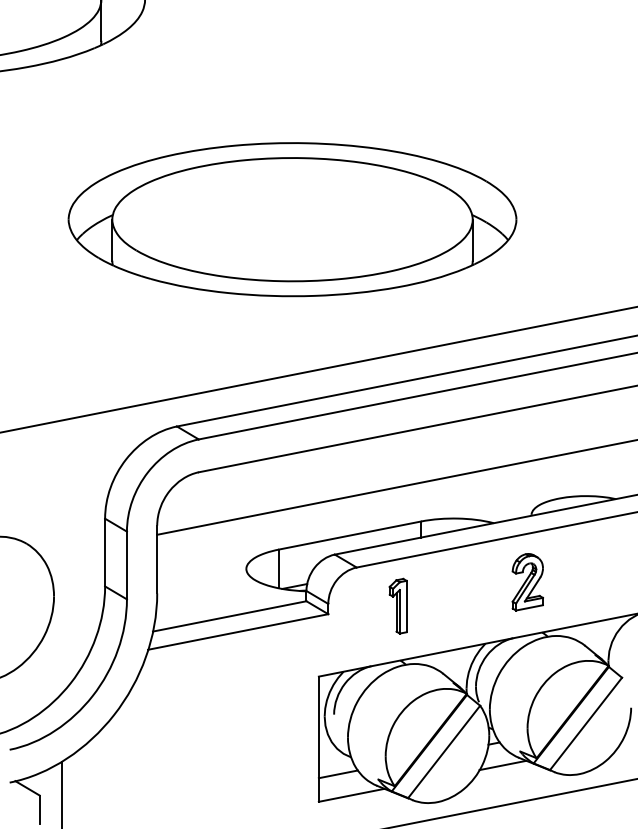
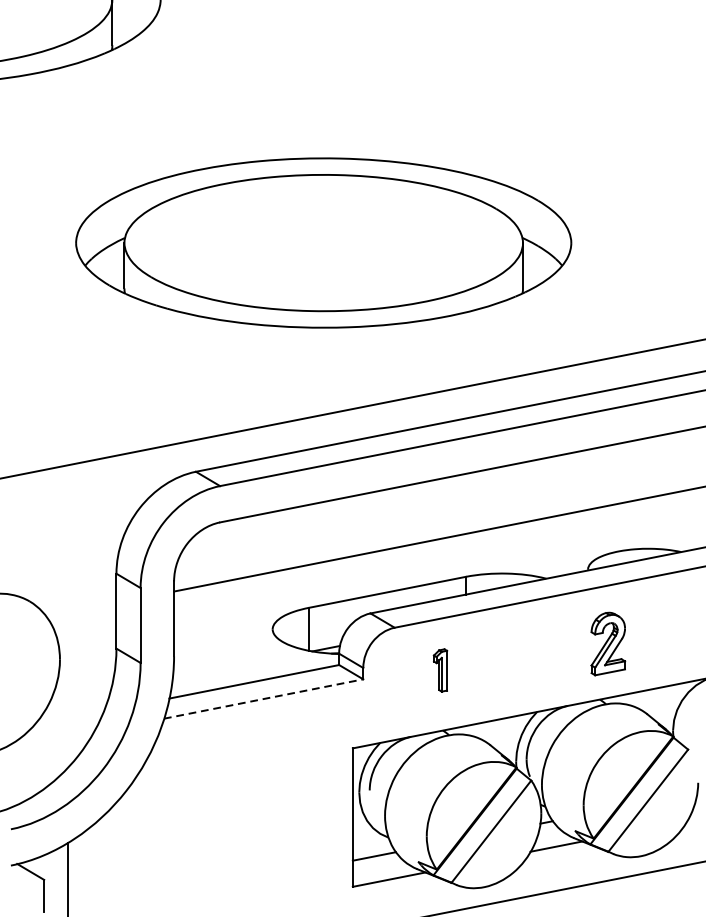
part: (527, 582) -> (607, 644), moved
part: (397, 605) -> (439, 669), size x0.7
line: (238, 632) -> (263, 699), solid -> dashed

